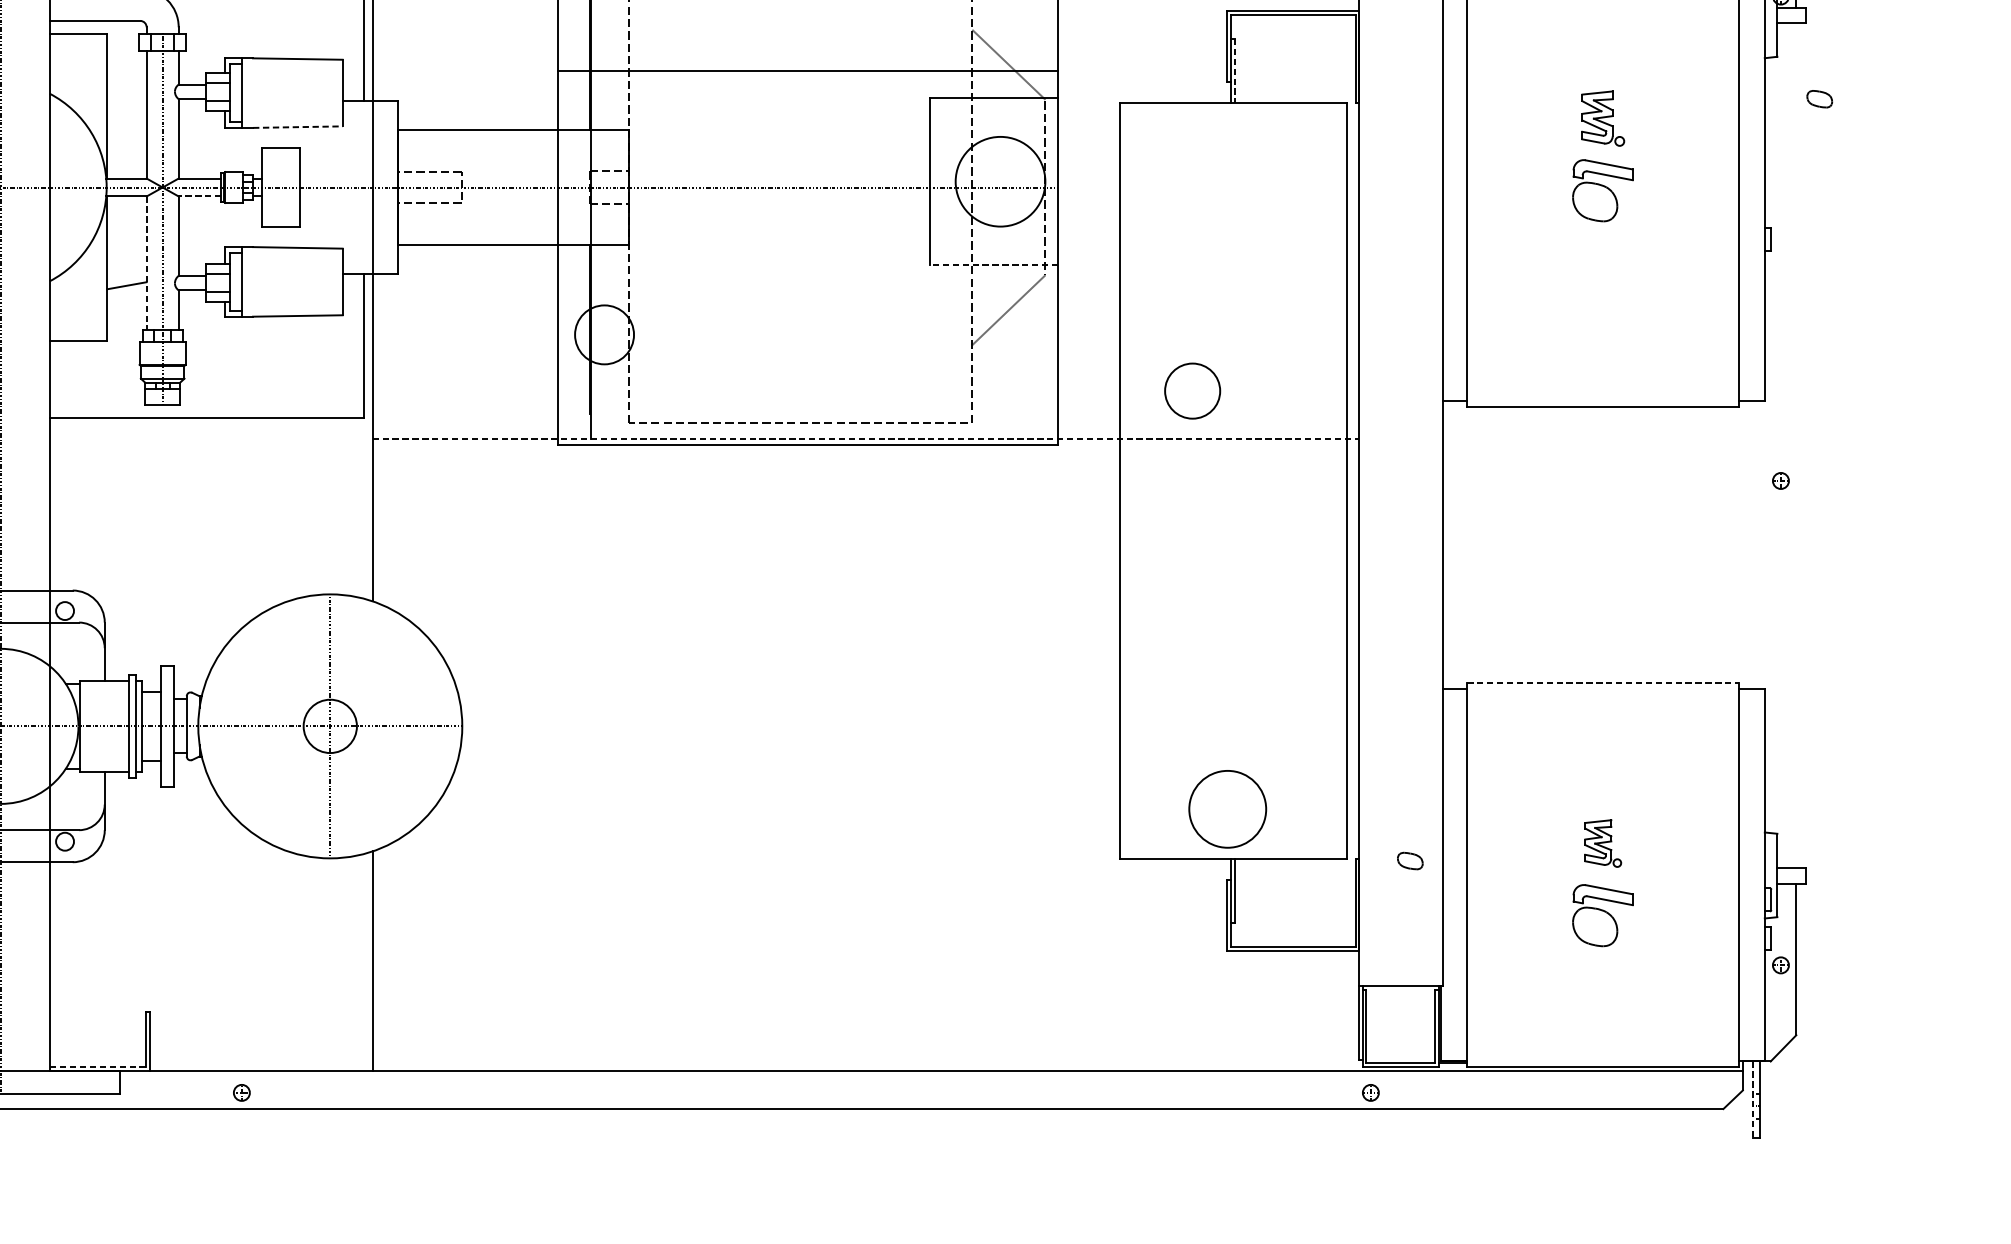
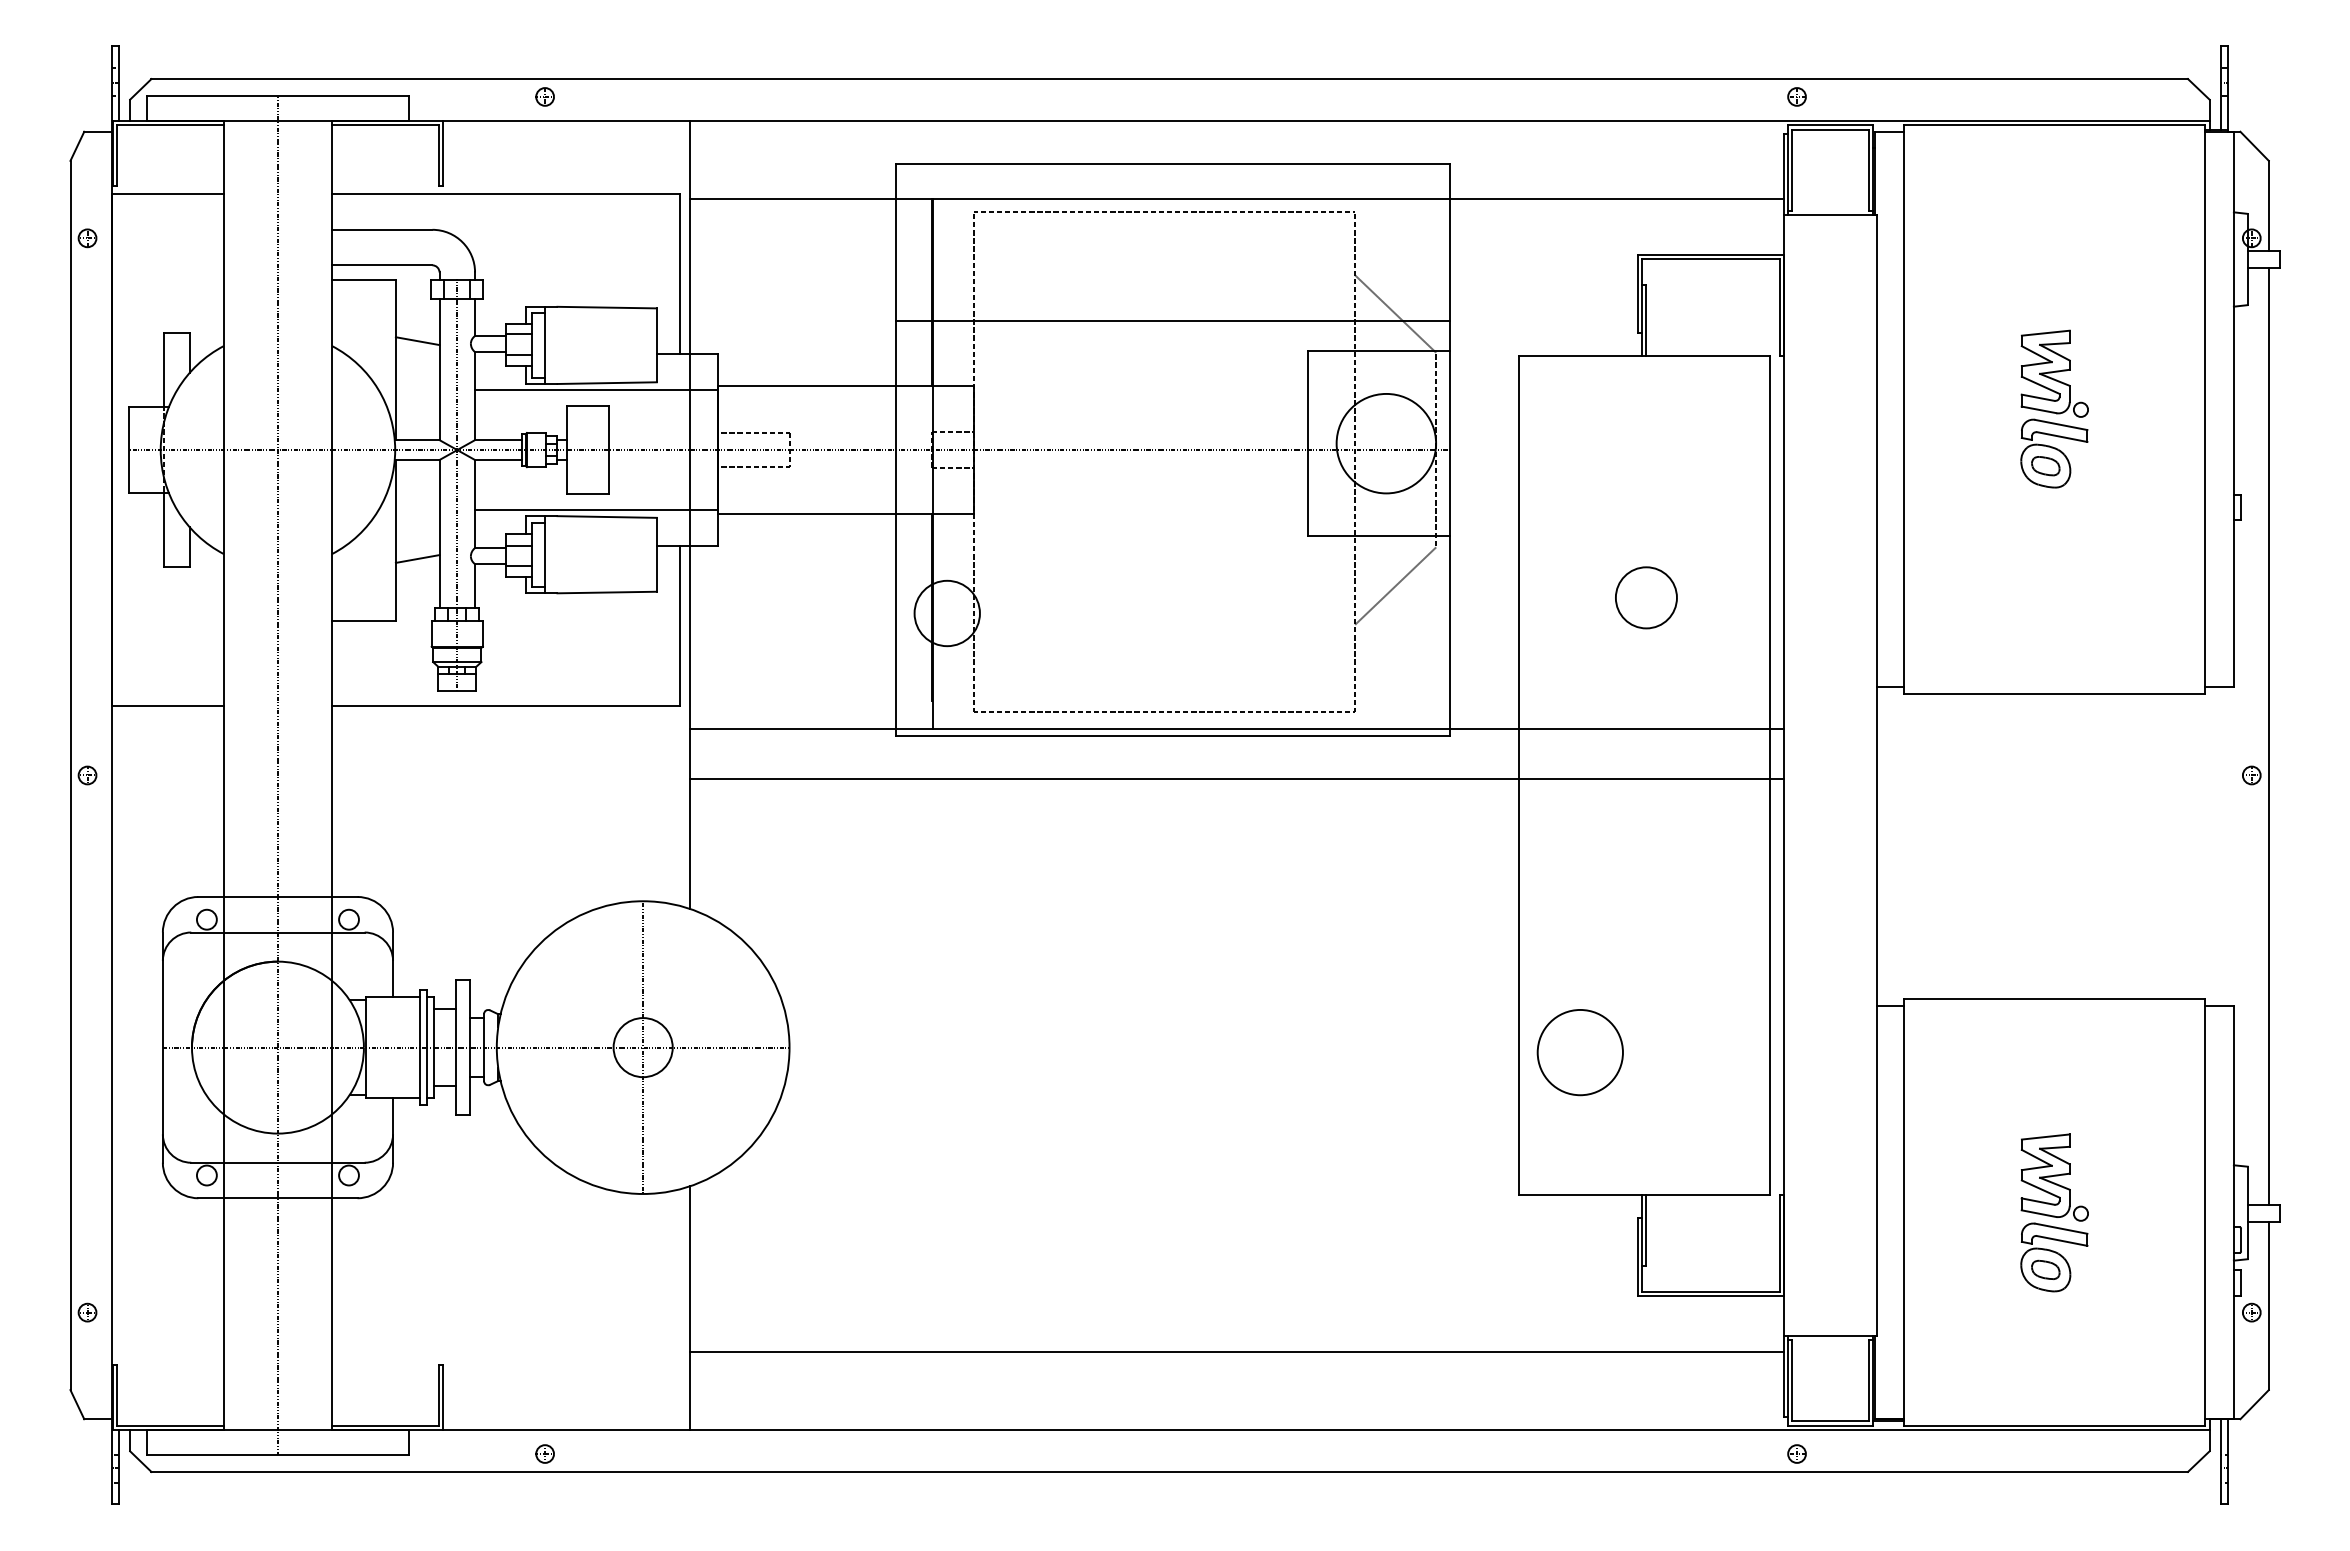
line: (1235, 70) -> (1646, 320), dashed -> solid
line: (126, 89) -> (417, 341), added
part: (1819, 99) -> (2045, 466), moved
part: (1603, 118) -> (2054, 373), size x1.43
line: (298, 127) -> (607, 383), dashed -> solid
line: (288, 132) -> (596, 389), added
line: (199, 196) -> (498, 460), dashed -> solid
line: (288, 242) -> (596, 510), added
line: (146, 263) -> (439, 534), dashed -> solid
line: (993, 265) -> (1378, 536), dashed -> solid
circle: (1192, 390) -> (1646, 597), moved
line: (866, 439) -> (1237, 729), dashed -> solid
line: (1796, 445) -> (2268, 736), added
line: (866, 484) -> (1237, 779), added
line: (1603, 682) -> (2054, 999), dashed -> solid
circle: (1226, 809) -> (1579, 1052), moved
part: (1603, 843) -> (2054, 1177), size x1.67
part: (1410, 860) -> (2045, 1269), moved
line: (866, 1000) -> (1237, 1351), added
line: (97, 1067) -> (384, 1425), dashed -> solid
line: (1753, 1099) -> (2221, 1461), dashed -> solid

